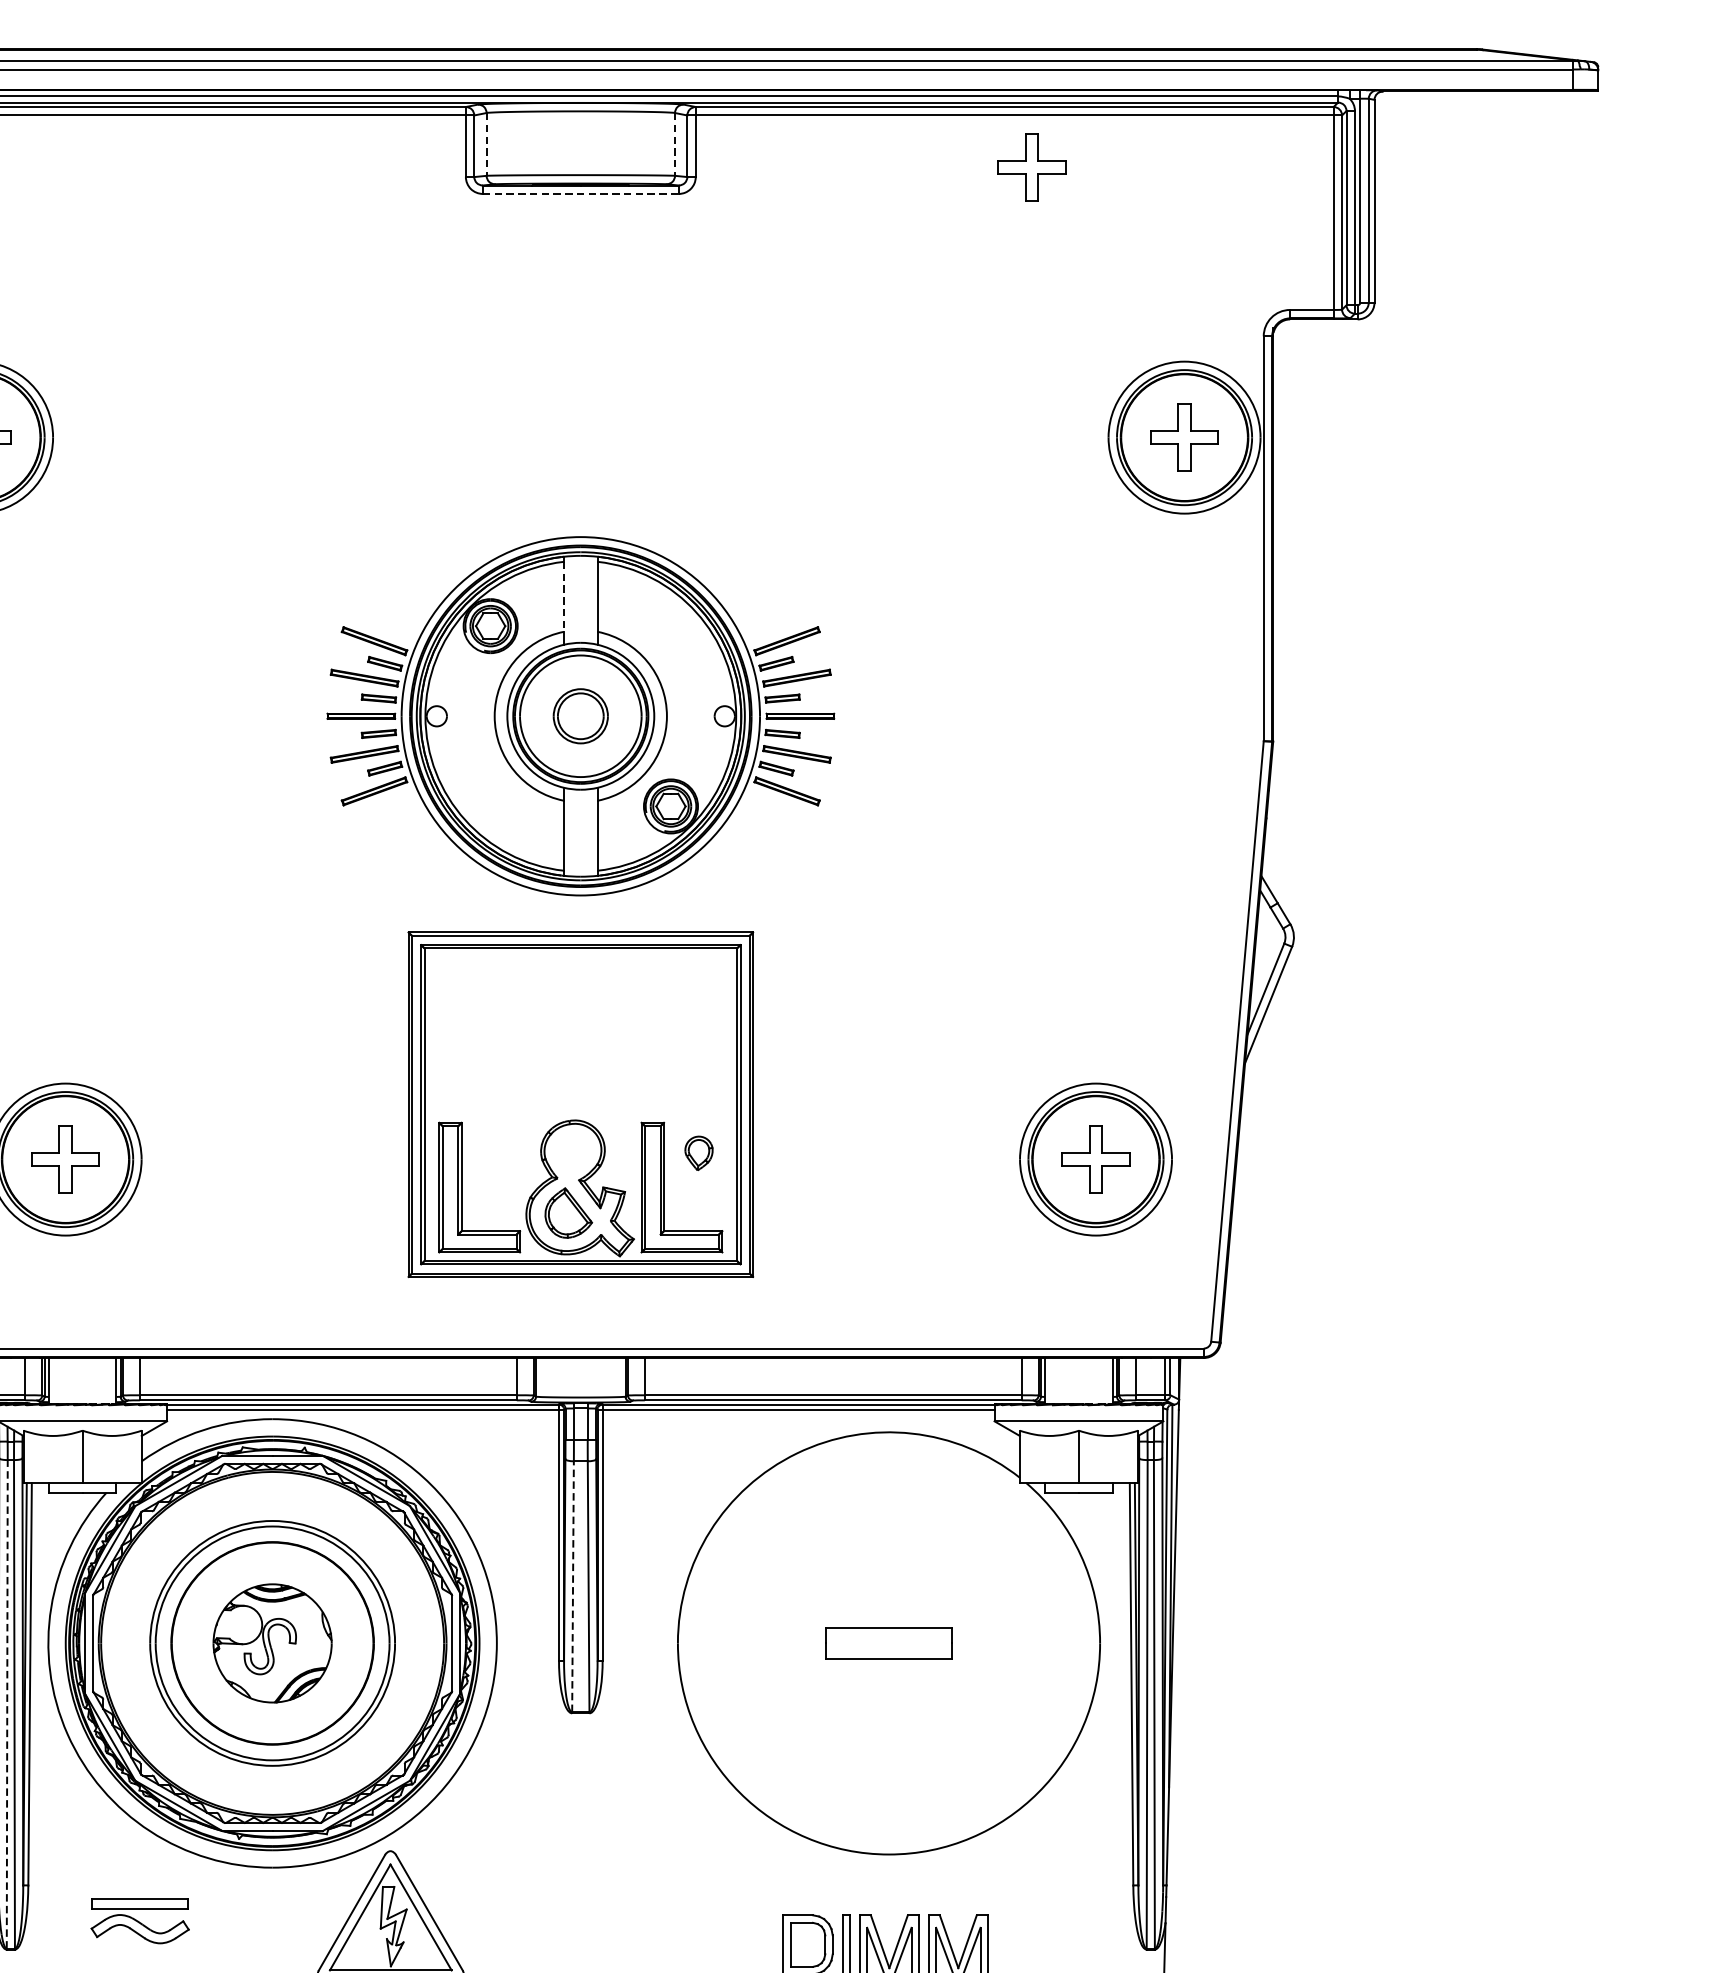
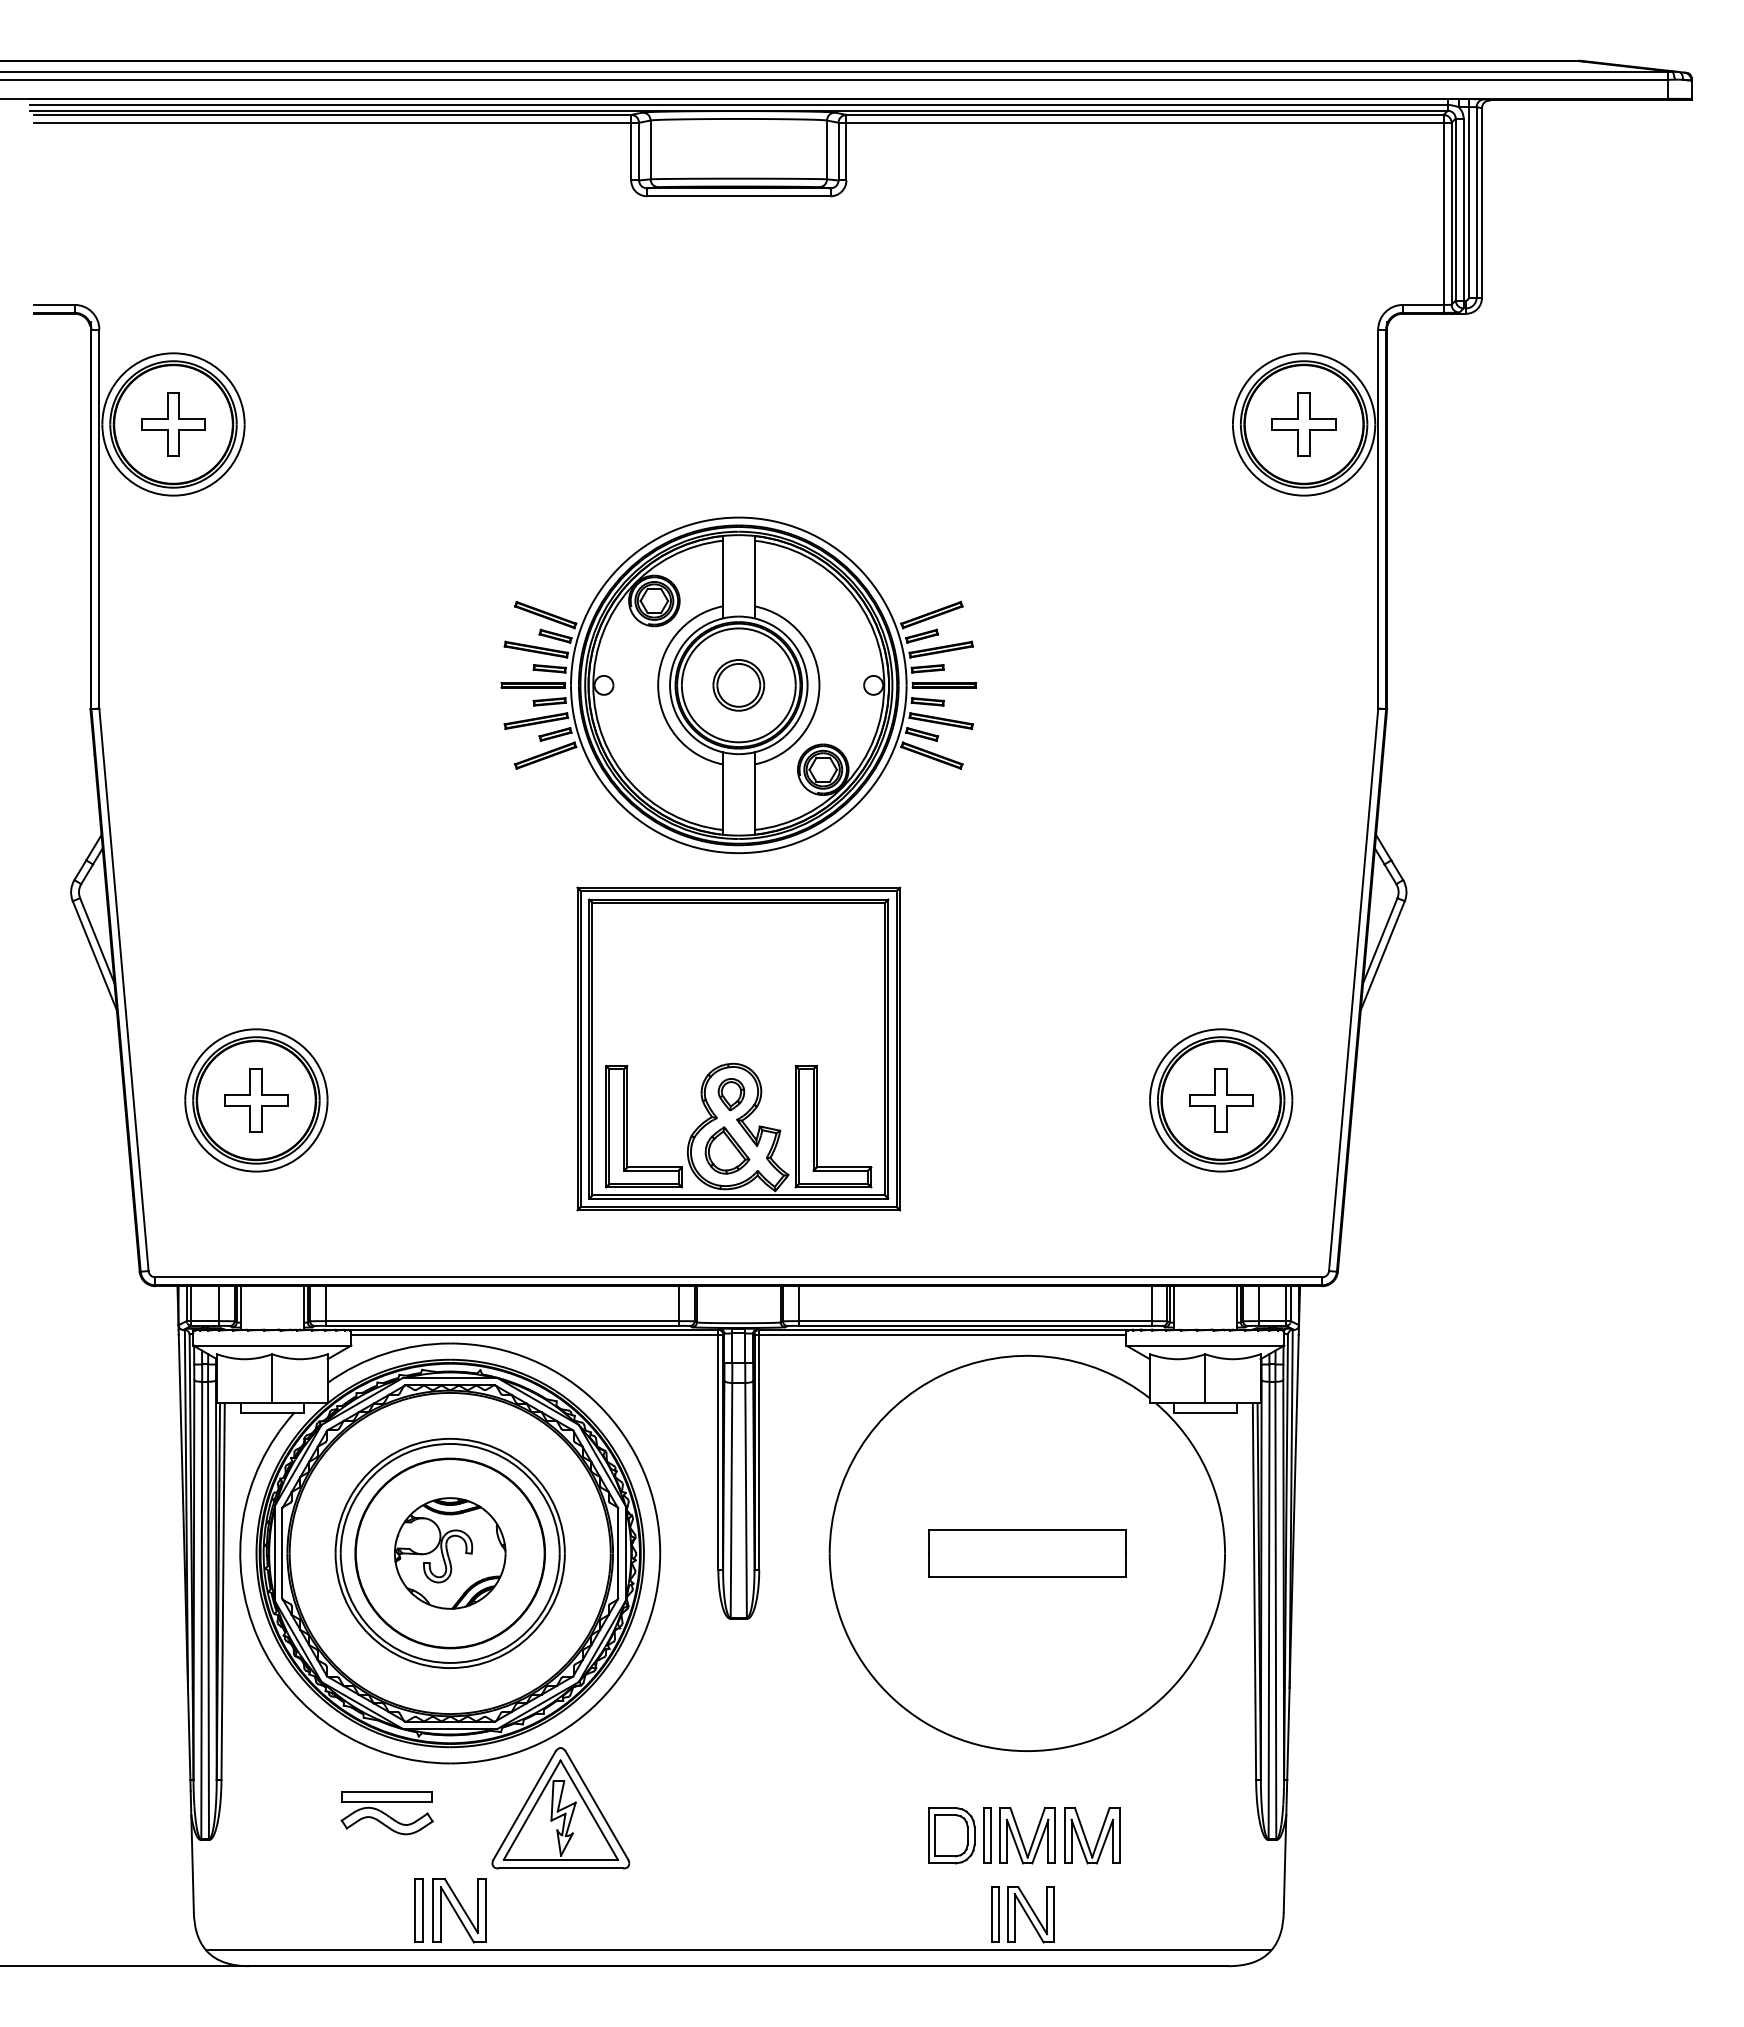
line: (486, 145) -> (650, 150), dashed -> solid
line: (675, 145) -> (827, 150), dashed -> solid
part: (1031, 167) -> (1160, 171), removed
line: (580, 194) -> (738, 196), dashed -> solid
line: (563, 596) -> (722, 573), dashed -> solid
part: (699, 1153) -> (731, 1094), moved
line: (573, 1585) -> (731, 1499), dashed -> solid
part: (889, 1643) -> (1027, 1553), size x1.67
line: (6, 1704) -> (201, 1610), dashed -> solid
part: (139, 1921) -> (386, 1813), moved

